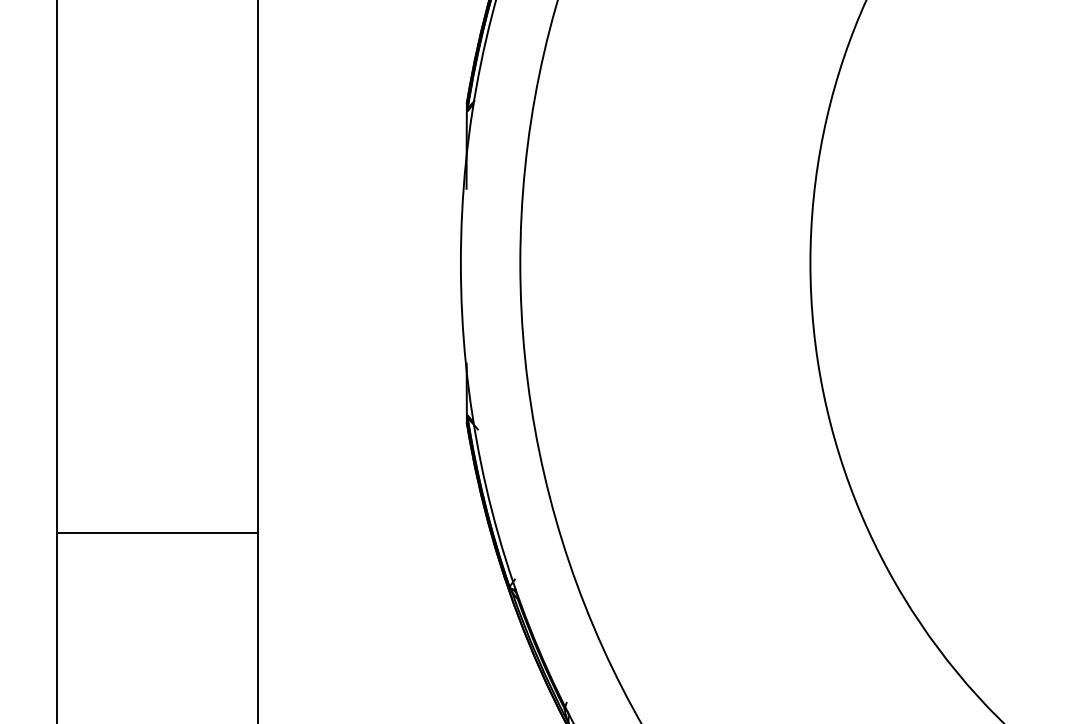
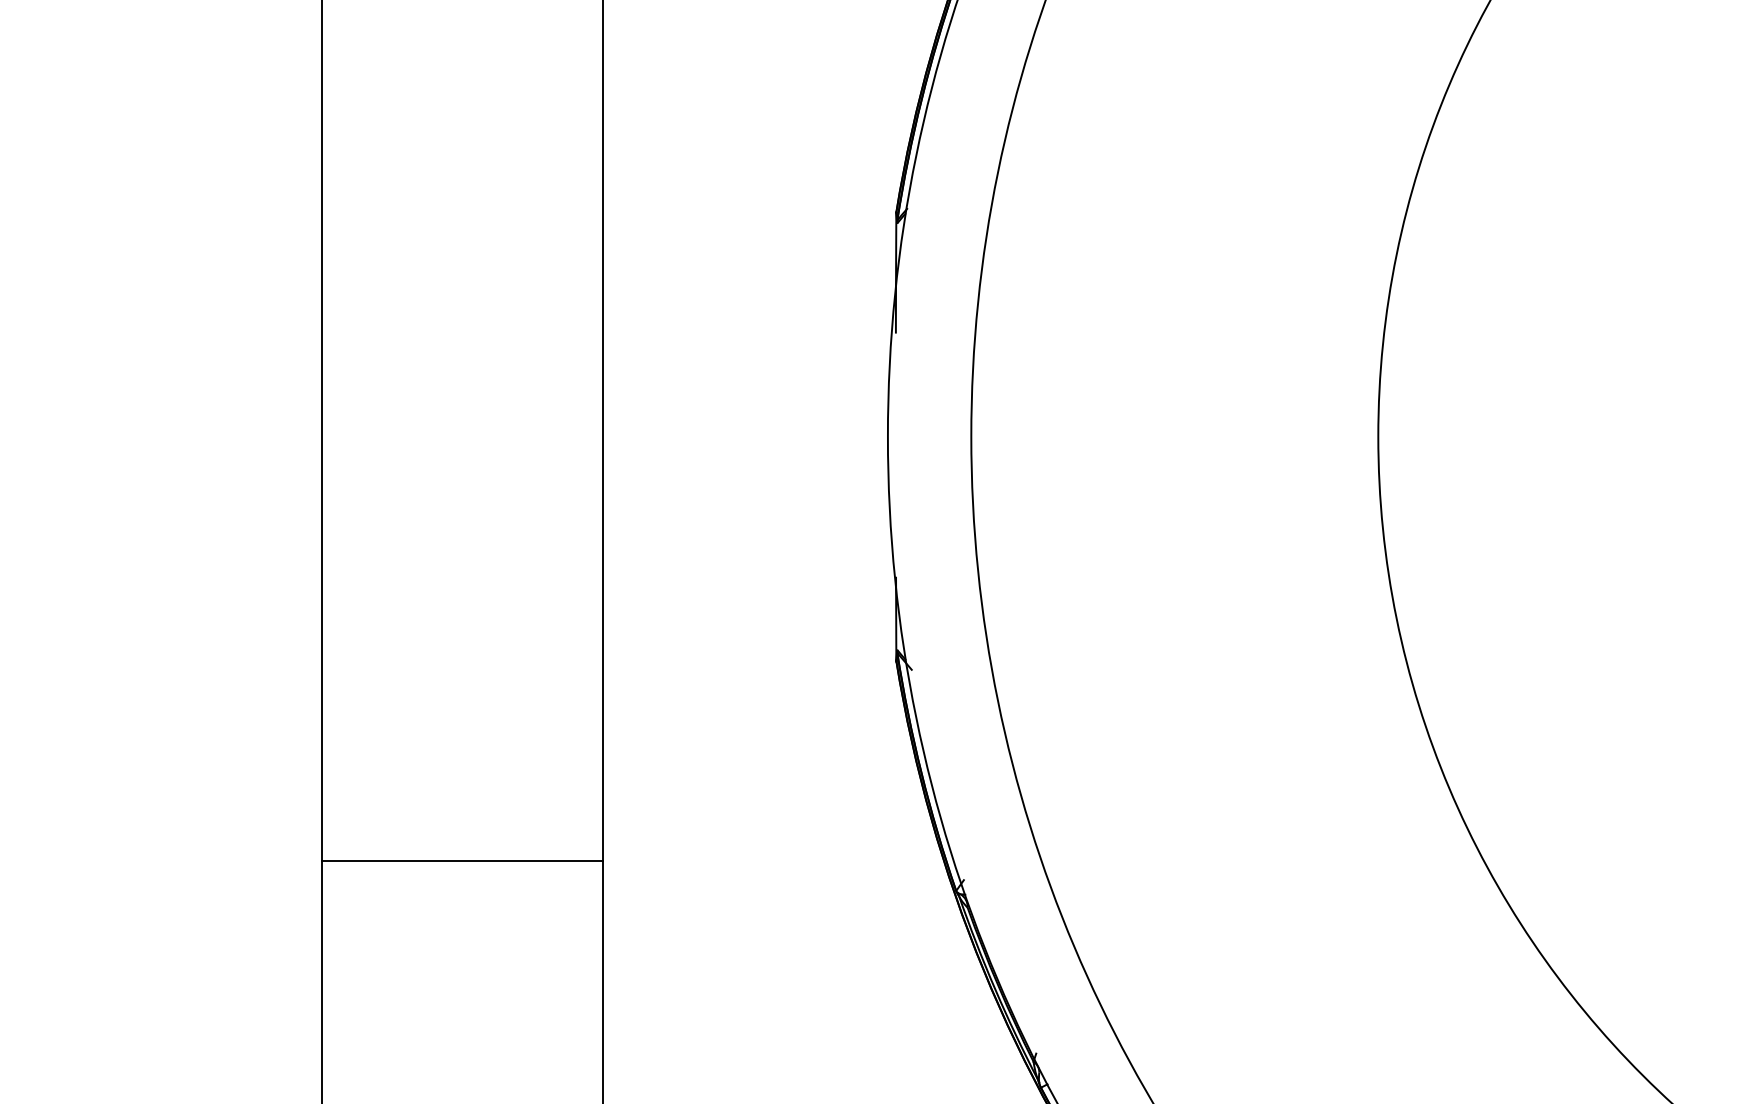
line: (157, 532) -> (462, 860), moved

